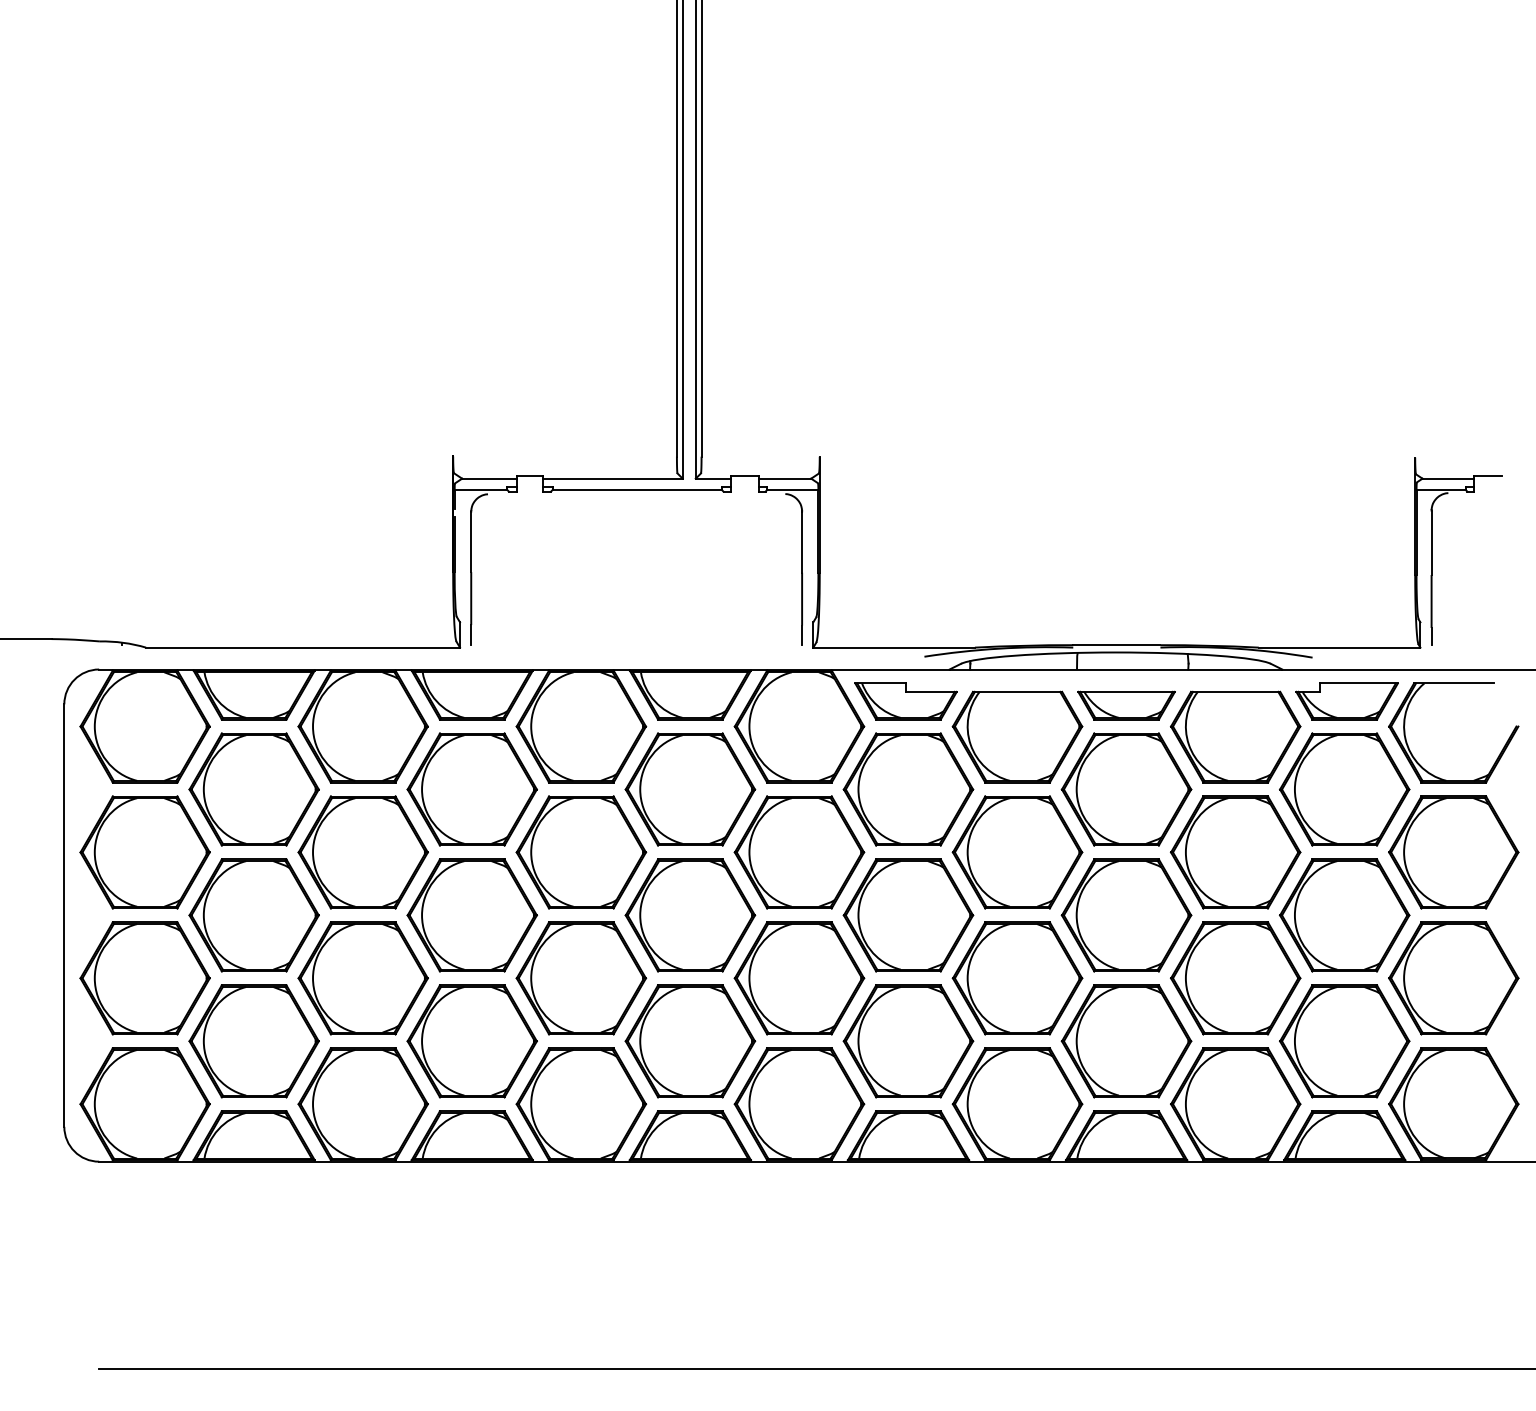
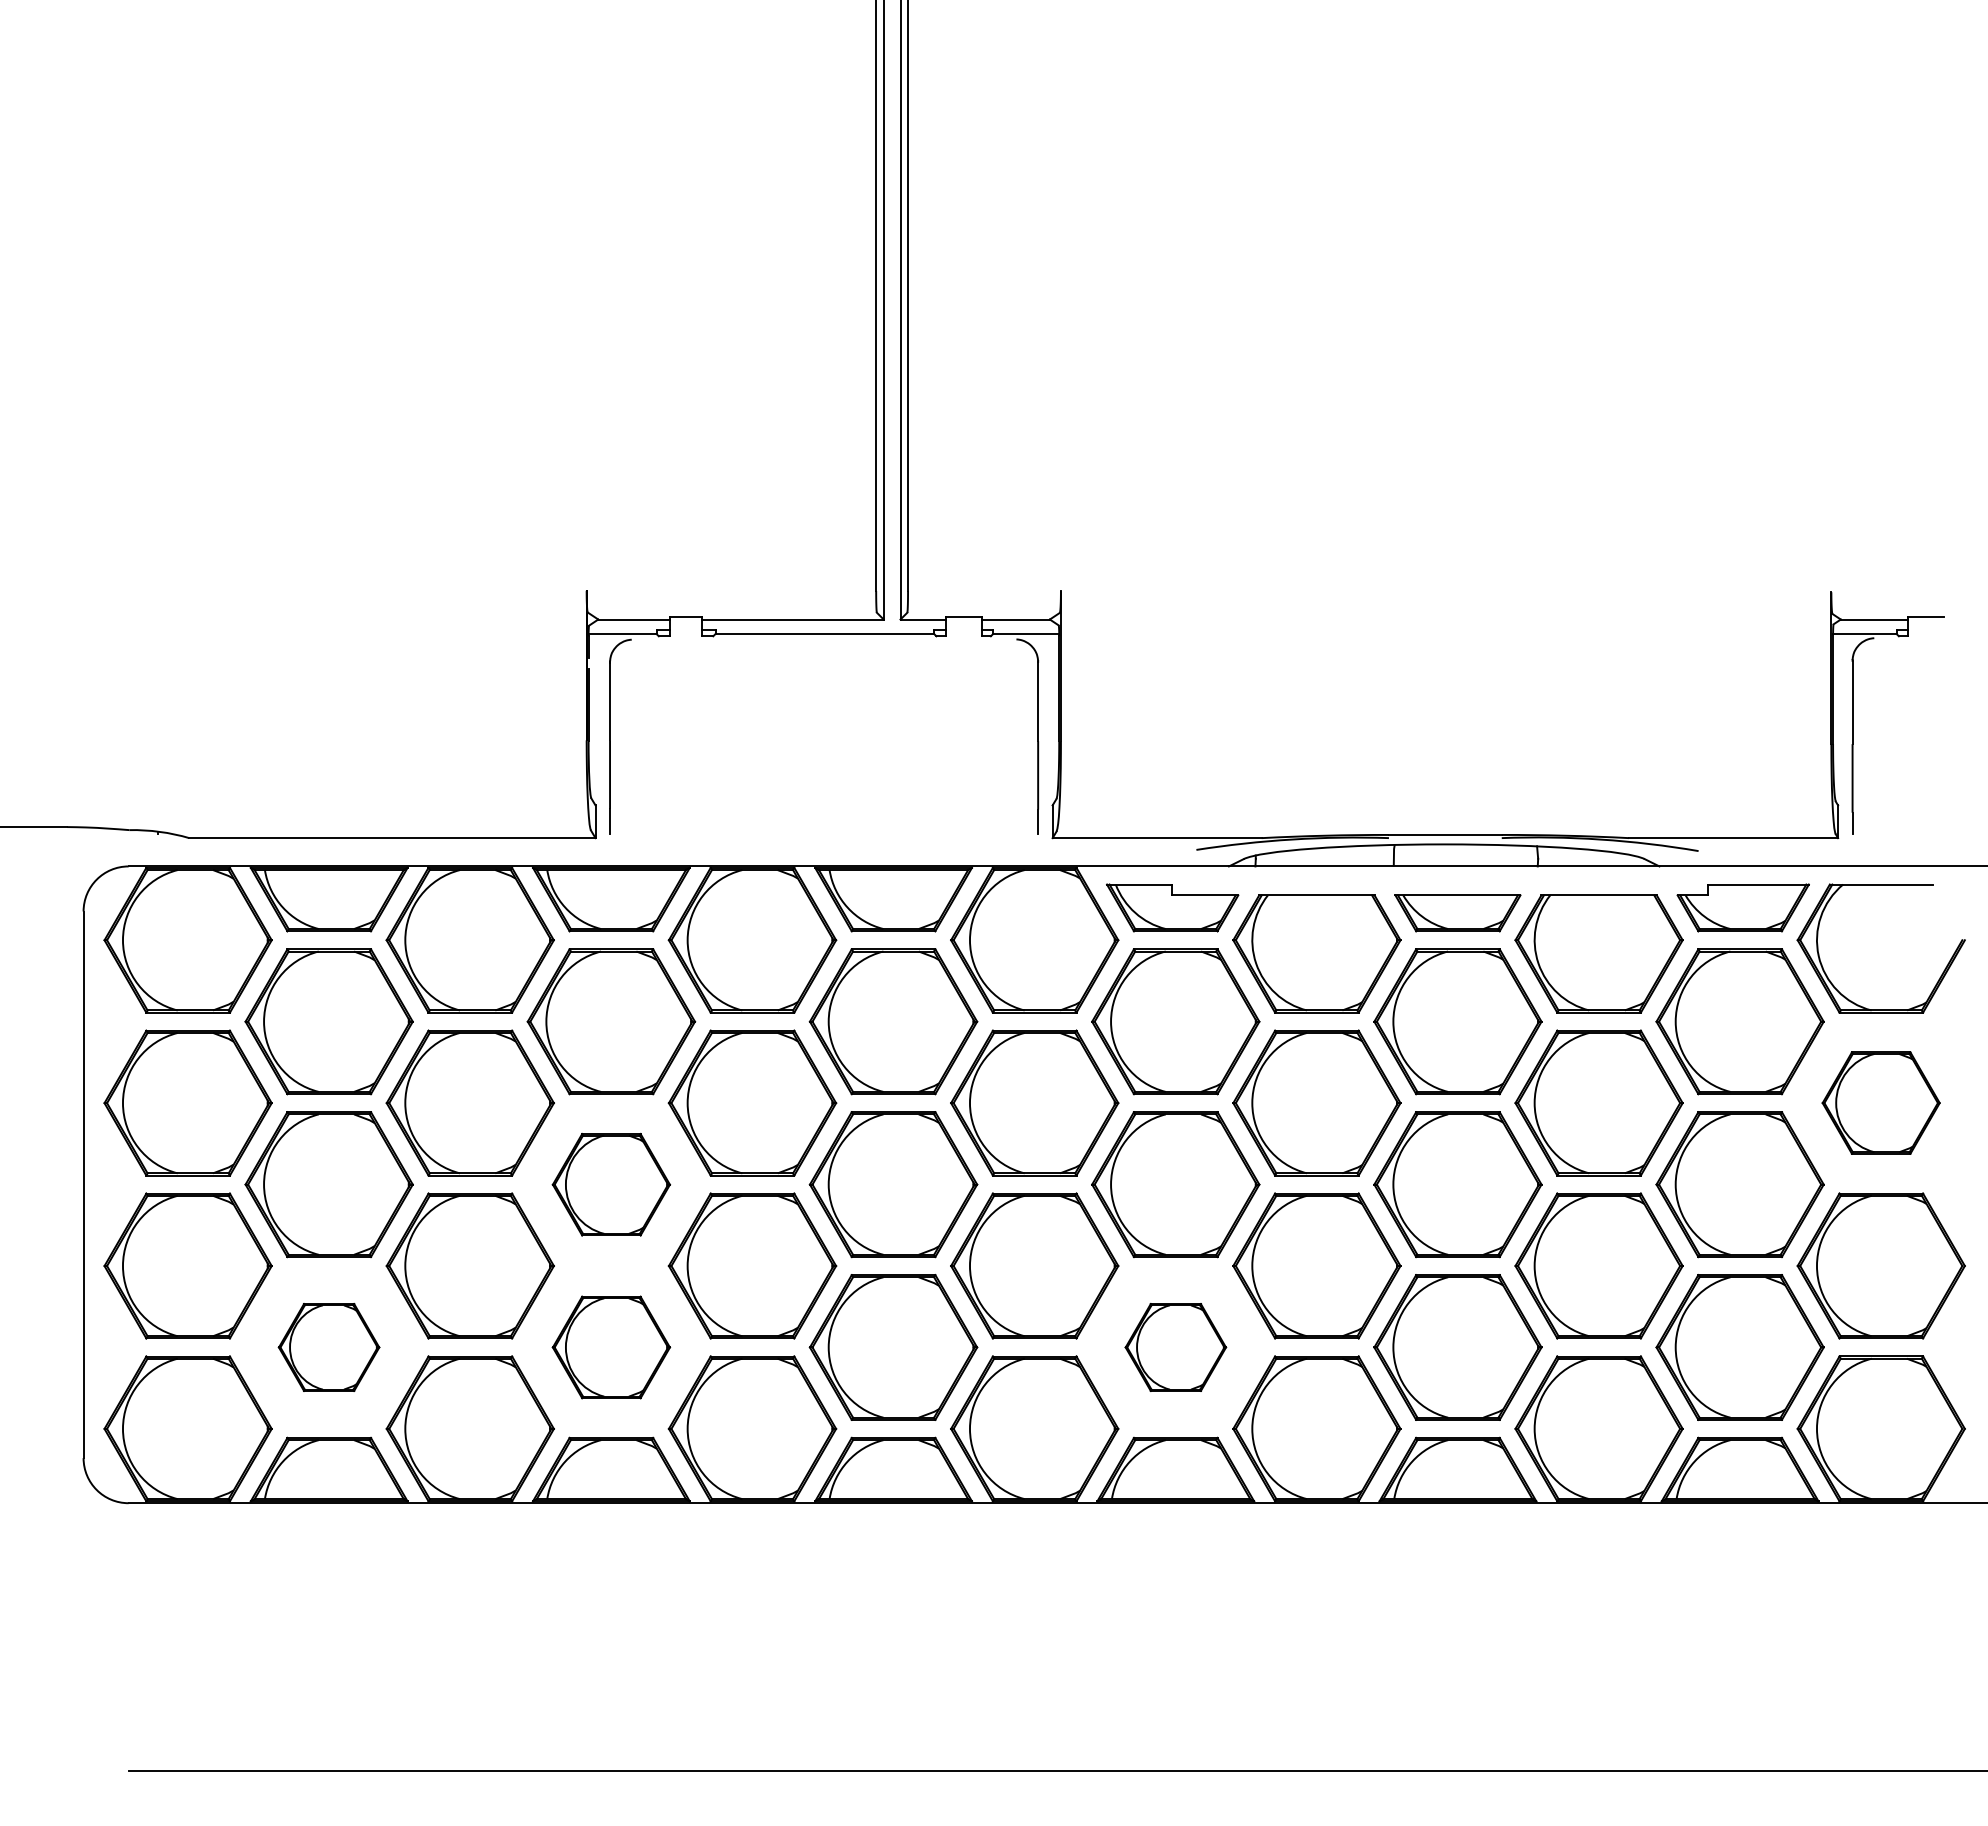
part: (1453, 851) -> (1880, 1102), size x0.7
part: (472, 915) -> (611, 1184), size x0.7
part: (253, 1041) -> (328, 1347), size x0.6
part: (472, 1041) -> (611, 1347), size x0.7
part: (908, 1041) -> (1175, 1347), size x0.6

